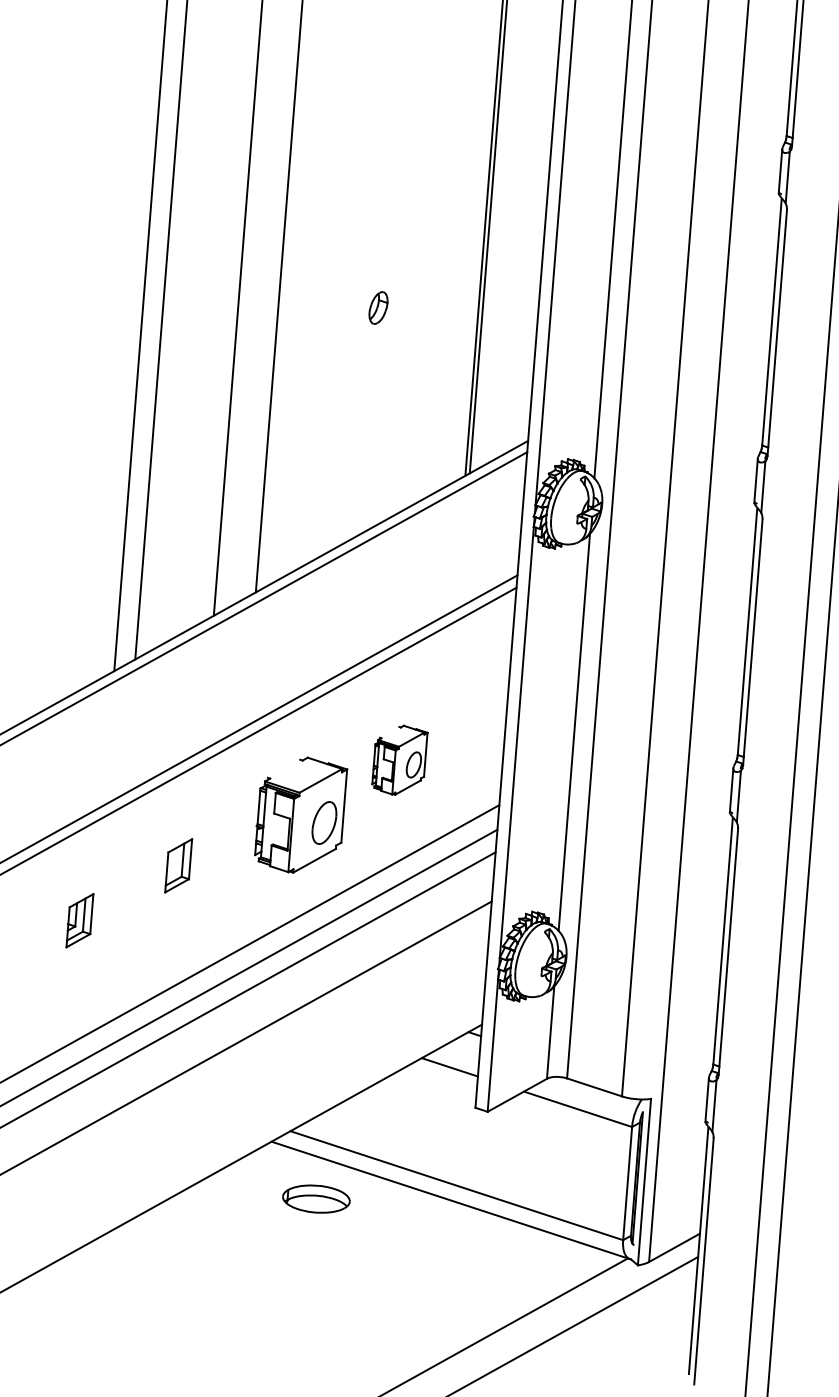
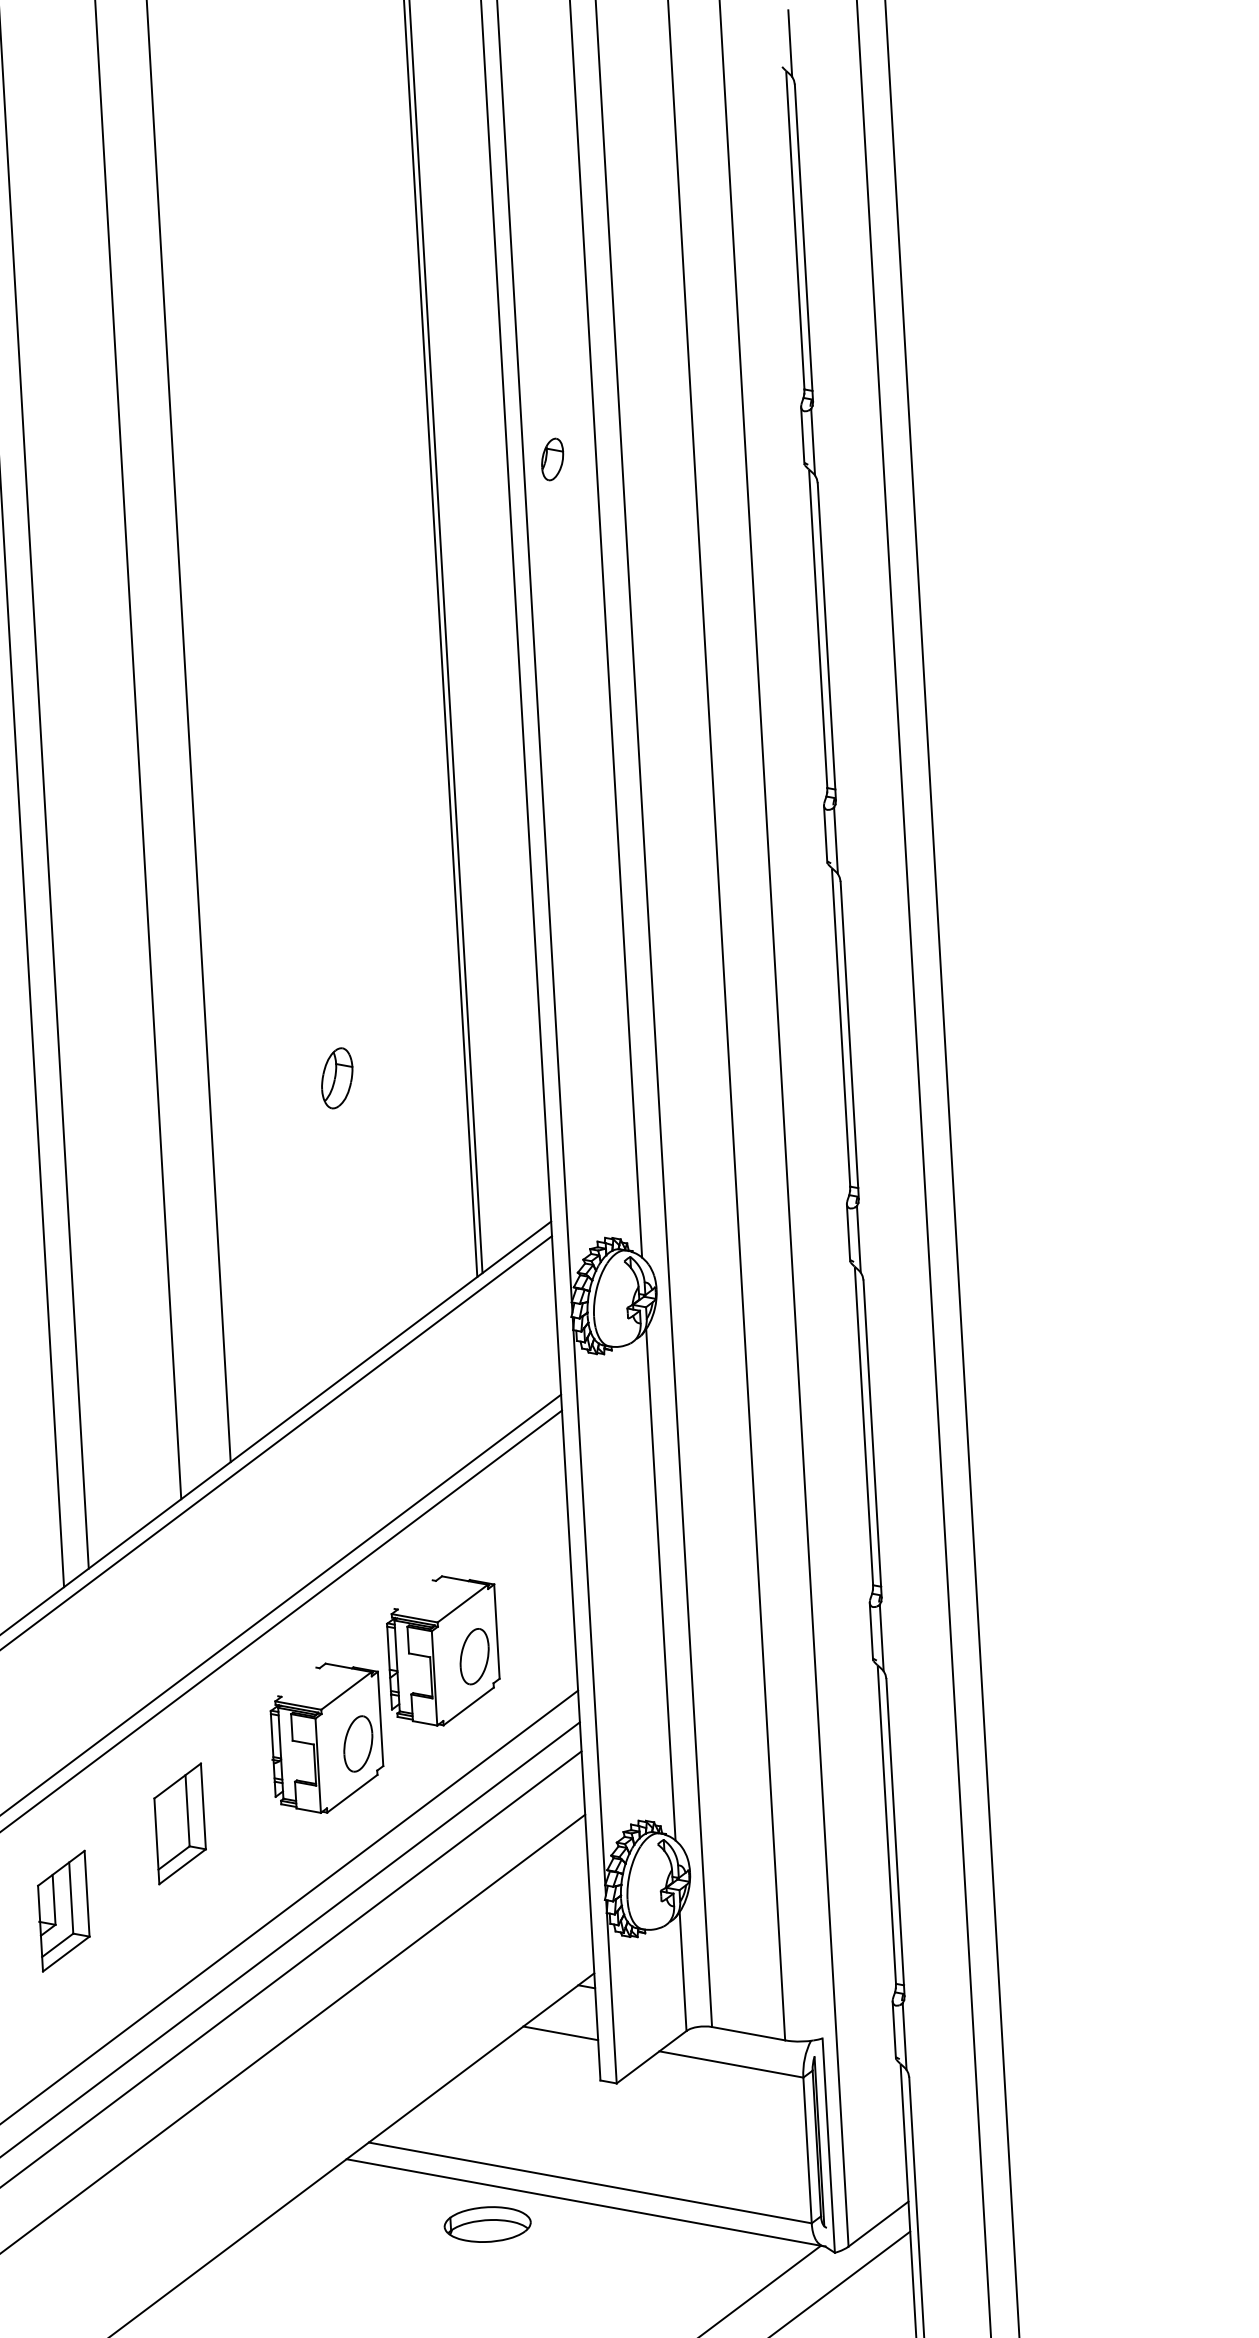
part: (378, 308) -> (337, 1078), size x1.43
part: (399, 759) -> (443, 1650), size x1.67
part: (178, 865) -> (179, 1823), size x1.67
part: (79, 920) -> (63, 1910), size x1.67
part: (316, 1199) -> (487, 2224), moved

